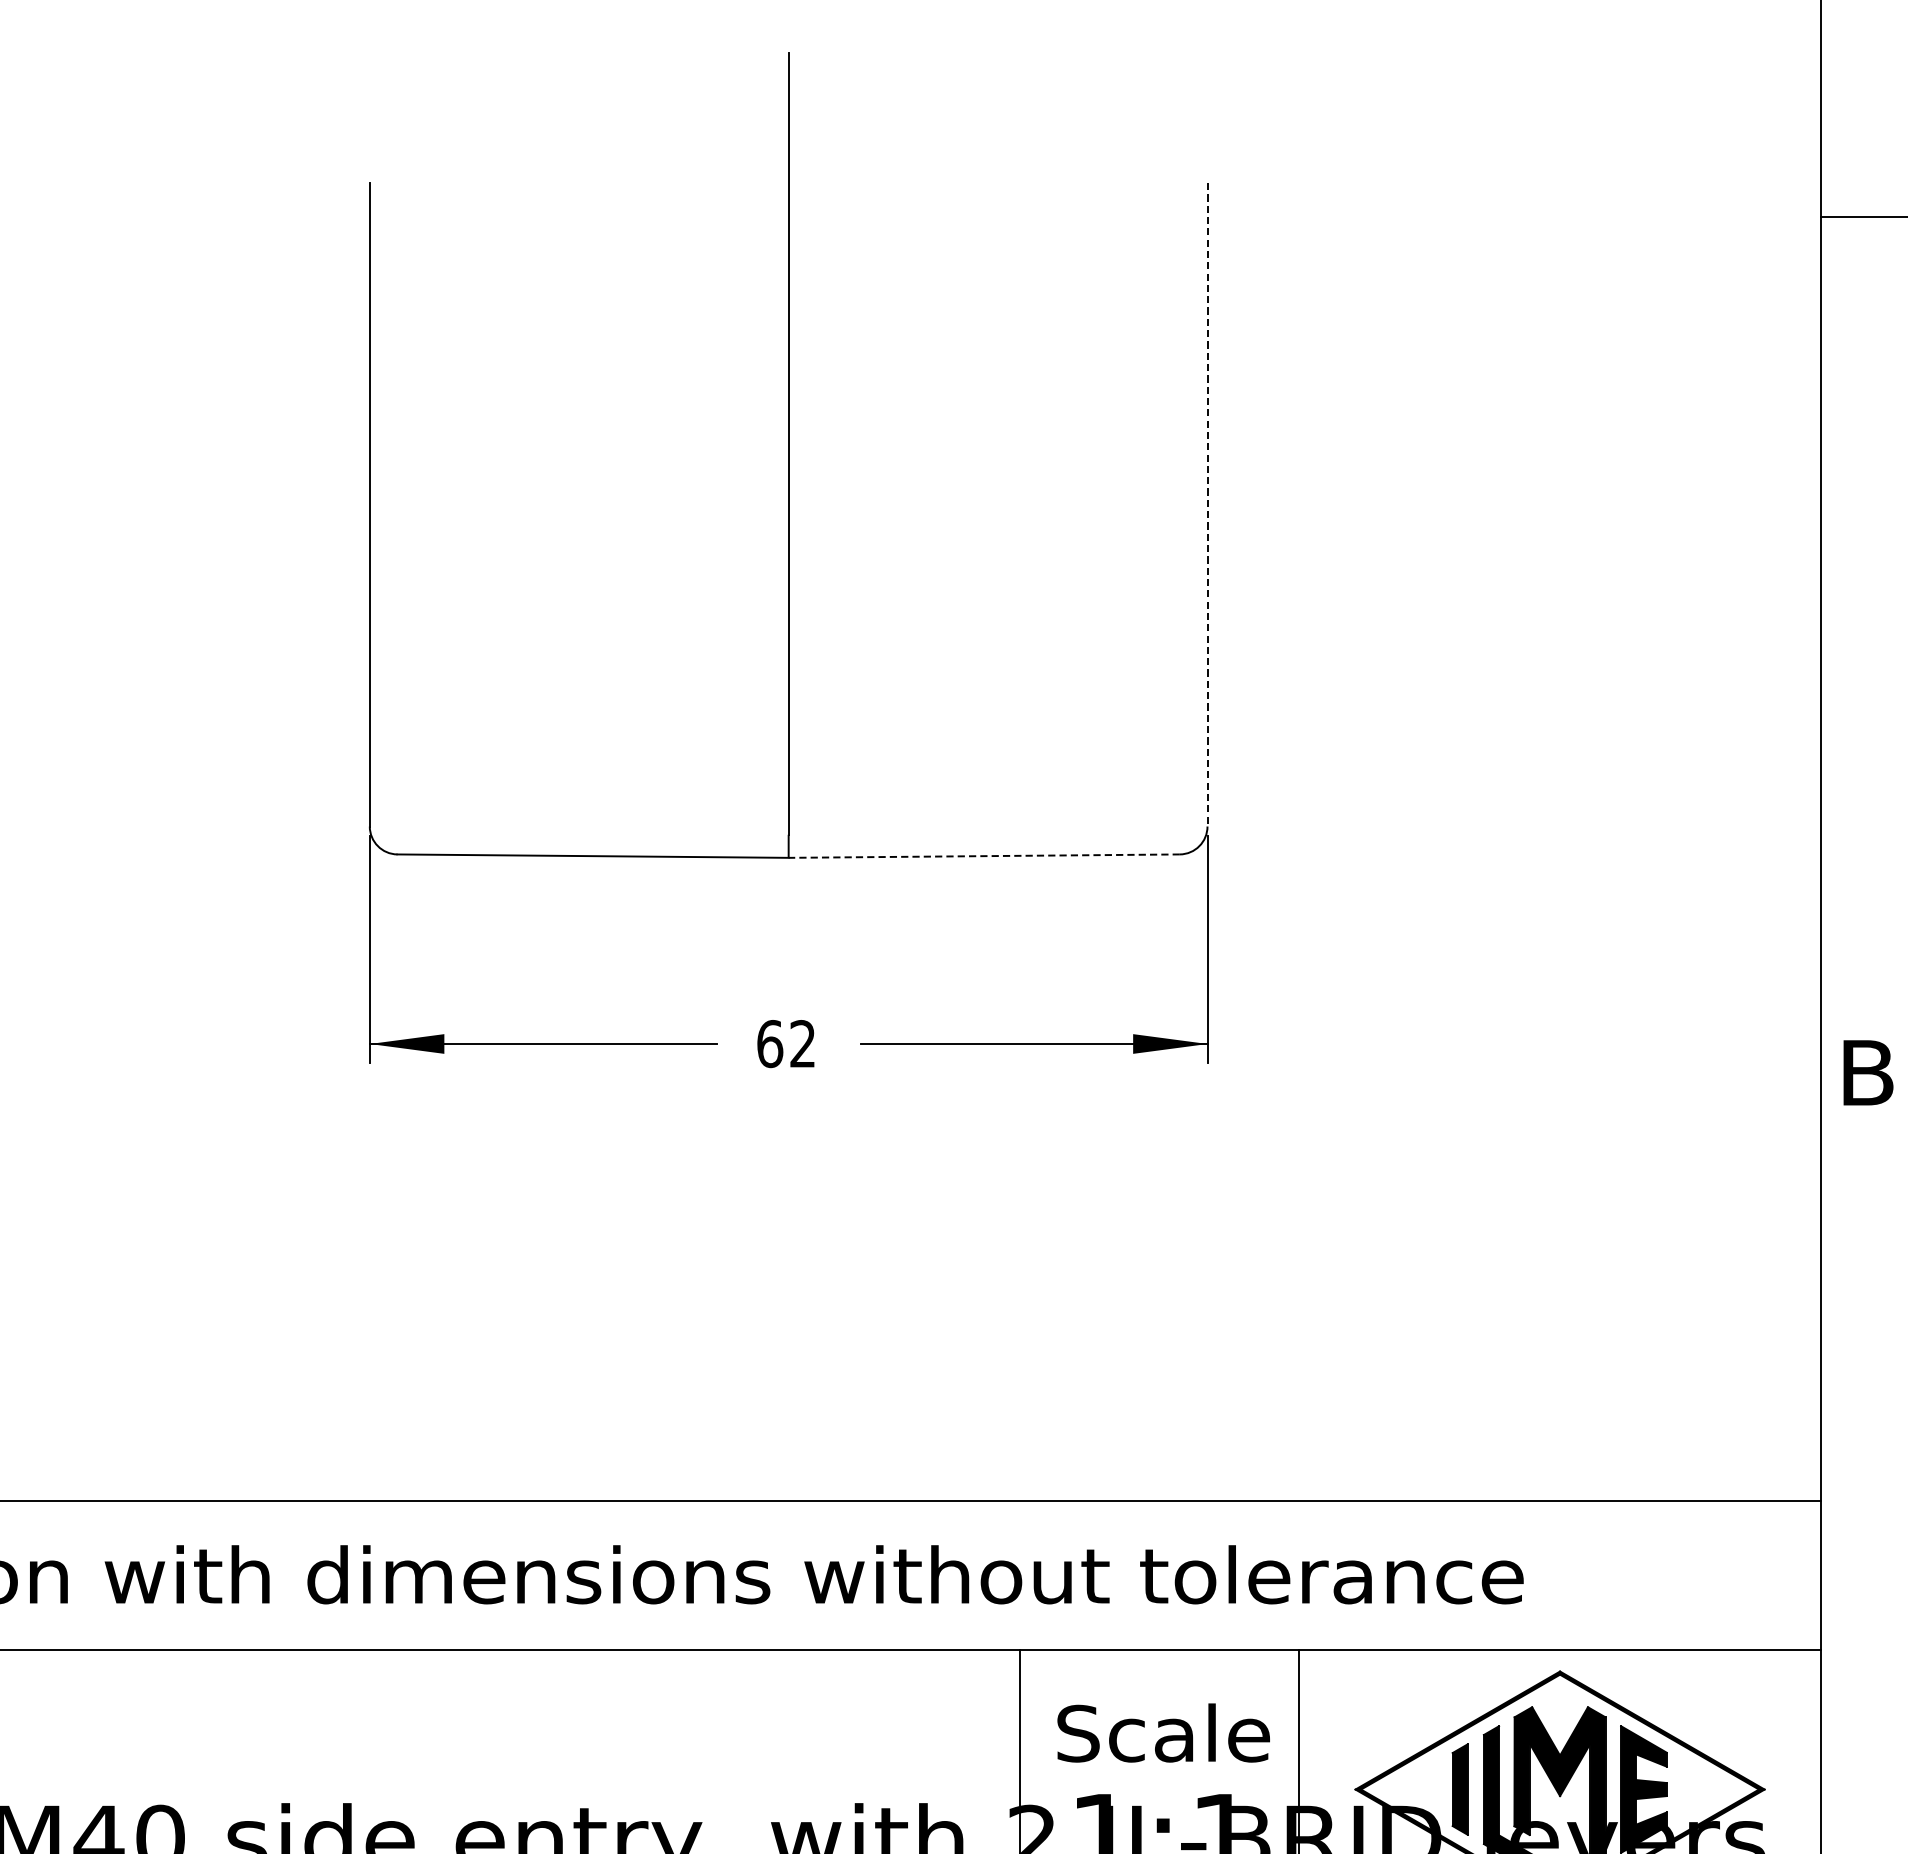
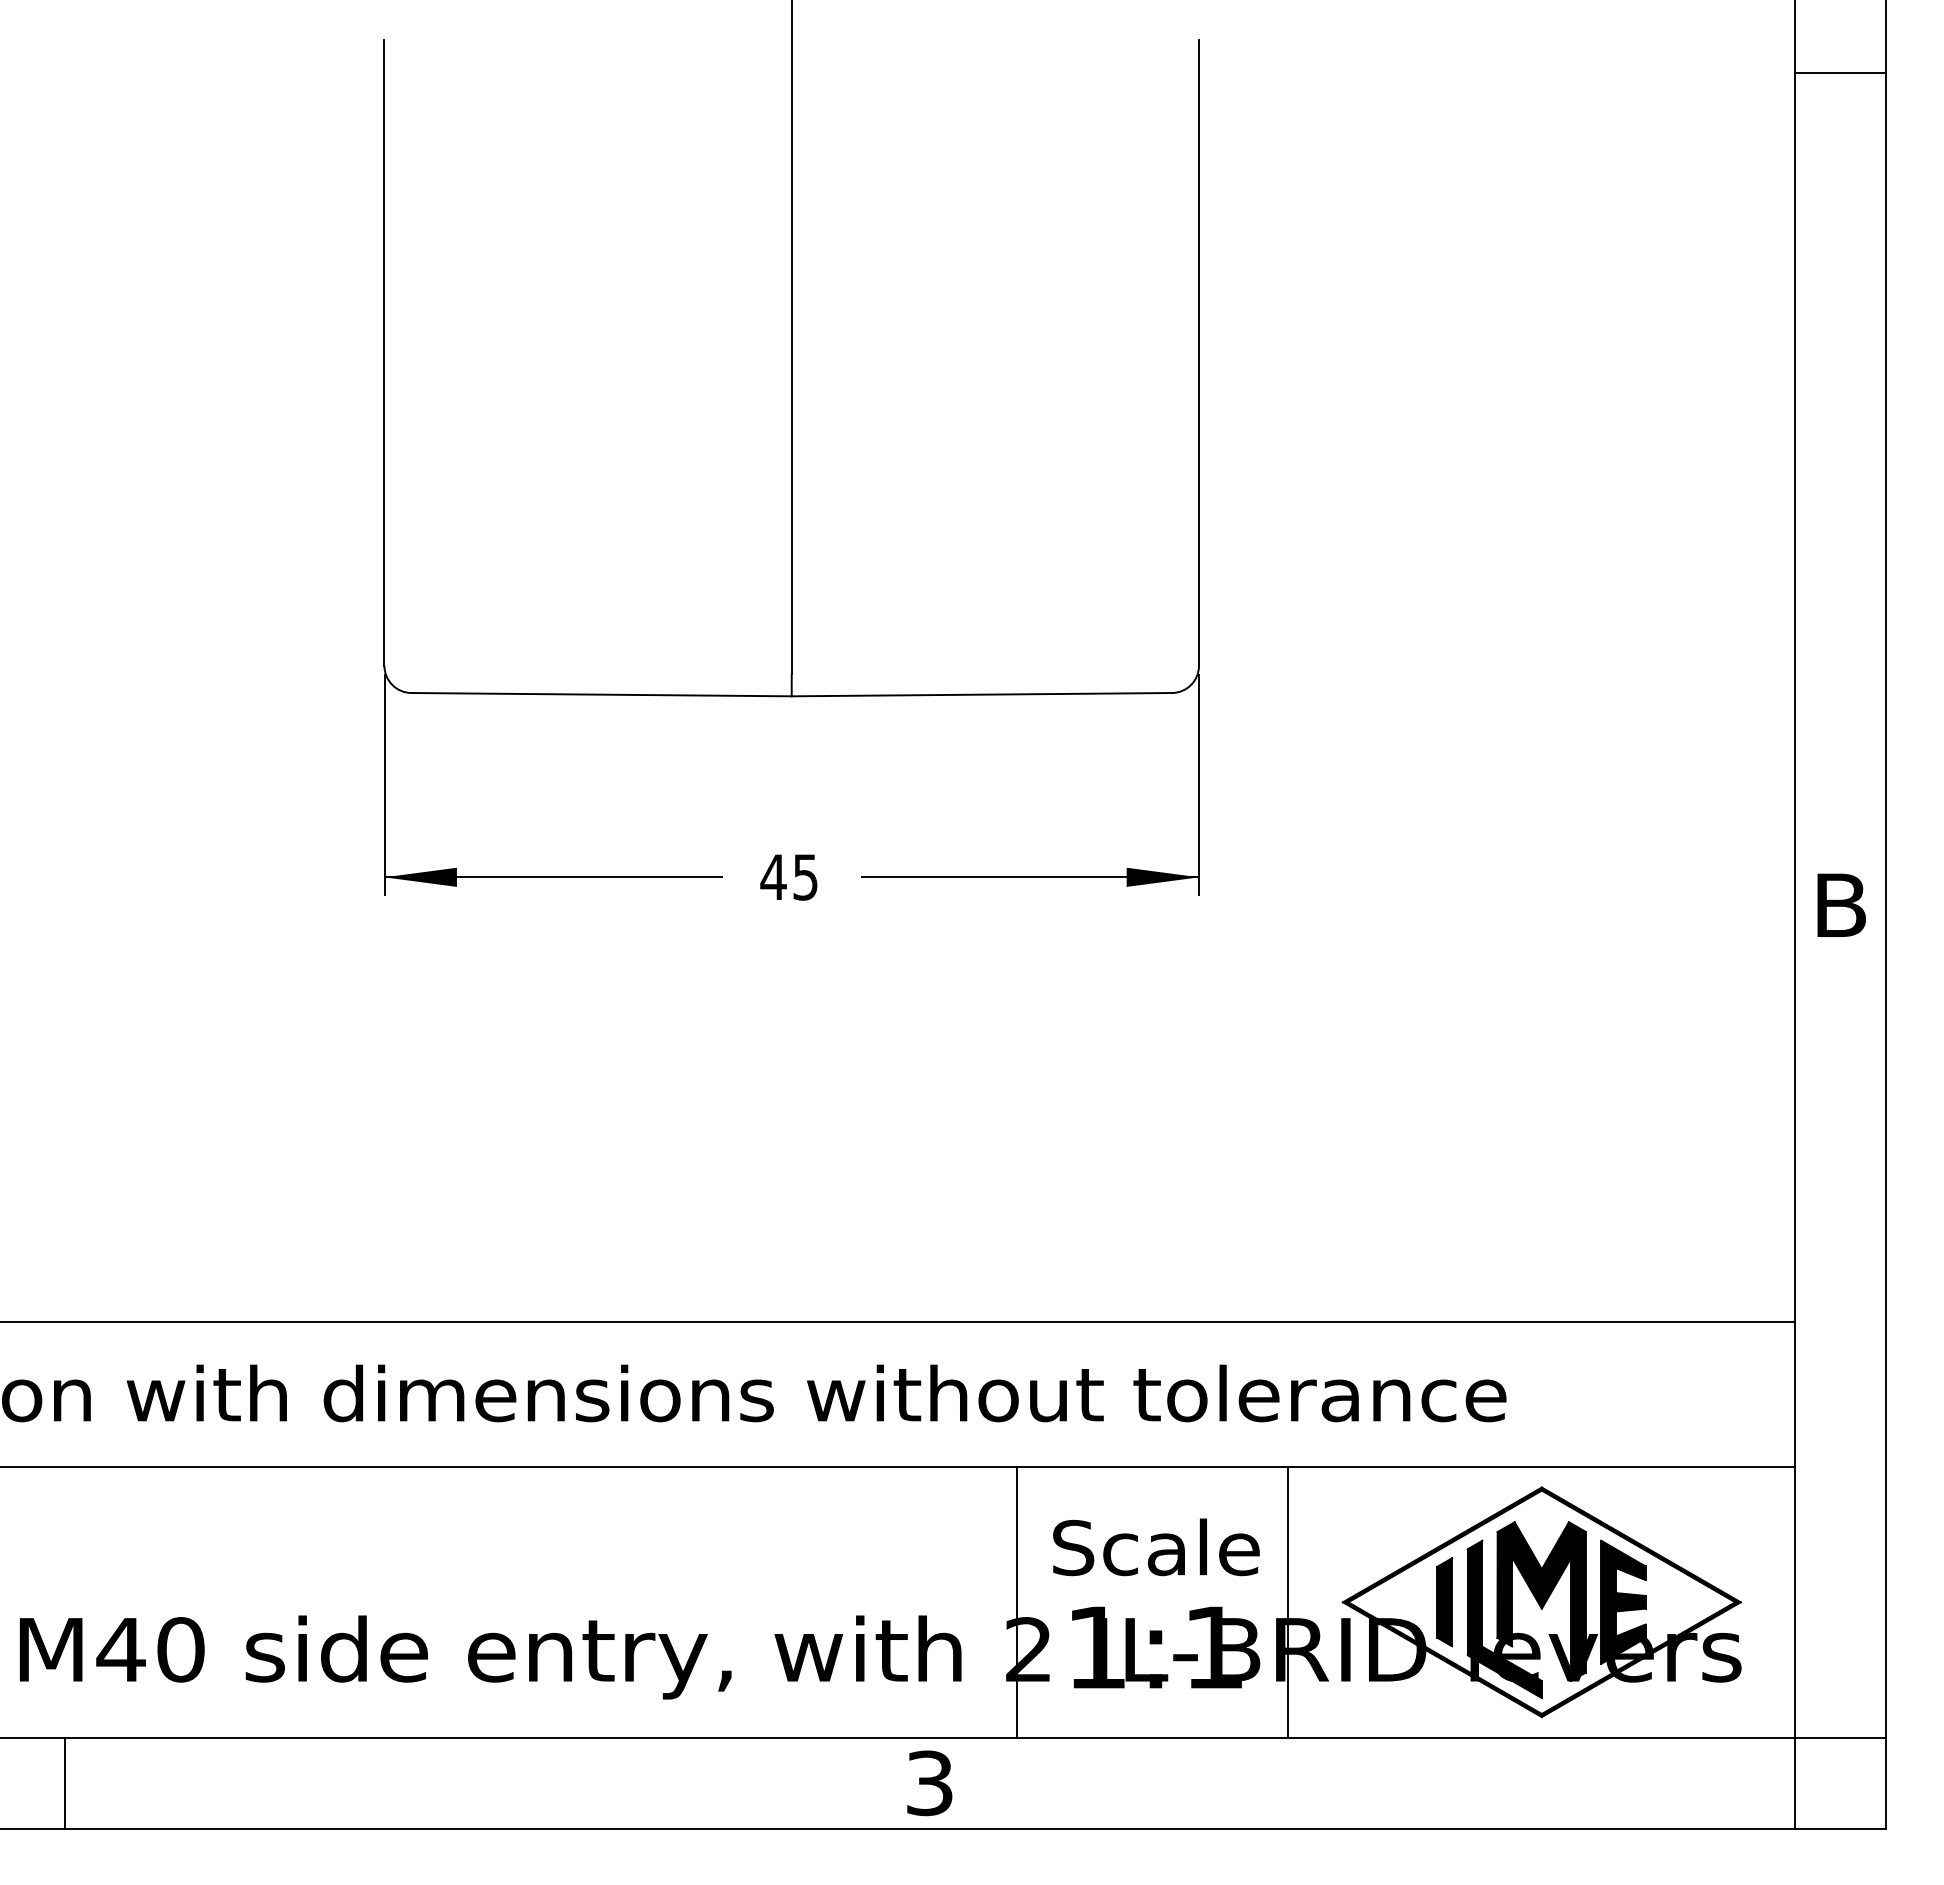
line: (1208, 504) -> (1199, 352), dashed -> solid
line: (983, 855) -> (981, 694), dashed -> solid
text: (785, 1044) -> (788, 877), 62 -> 45

